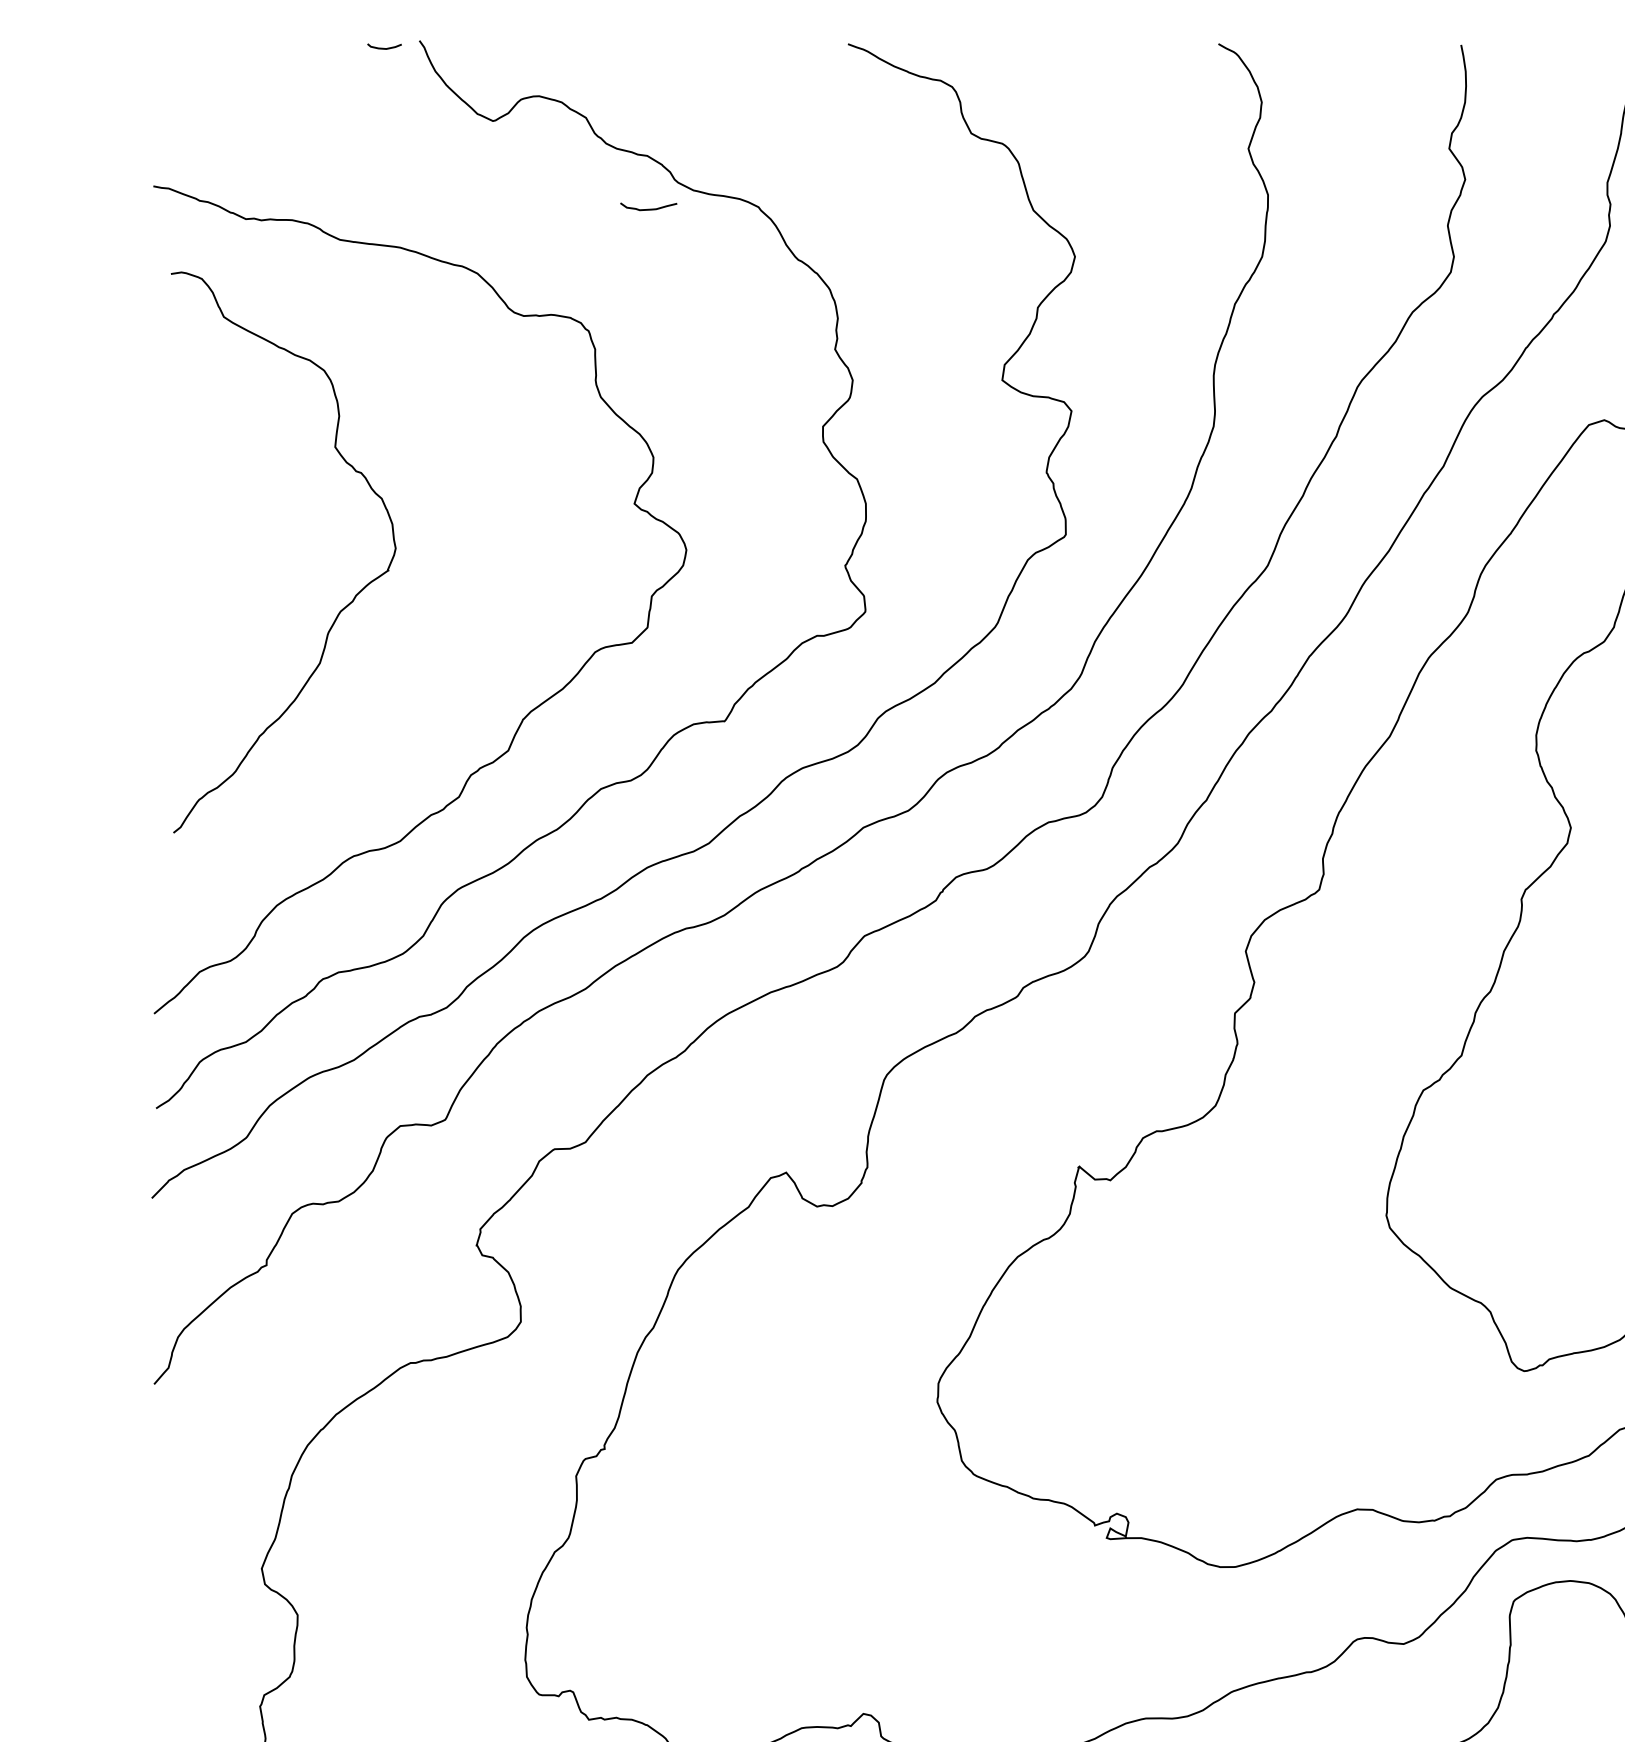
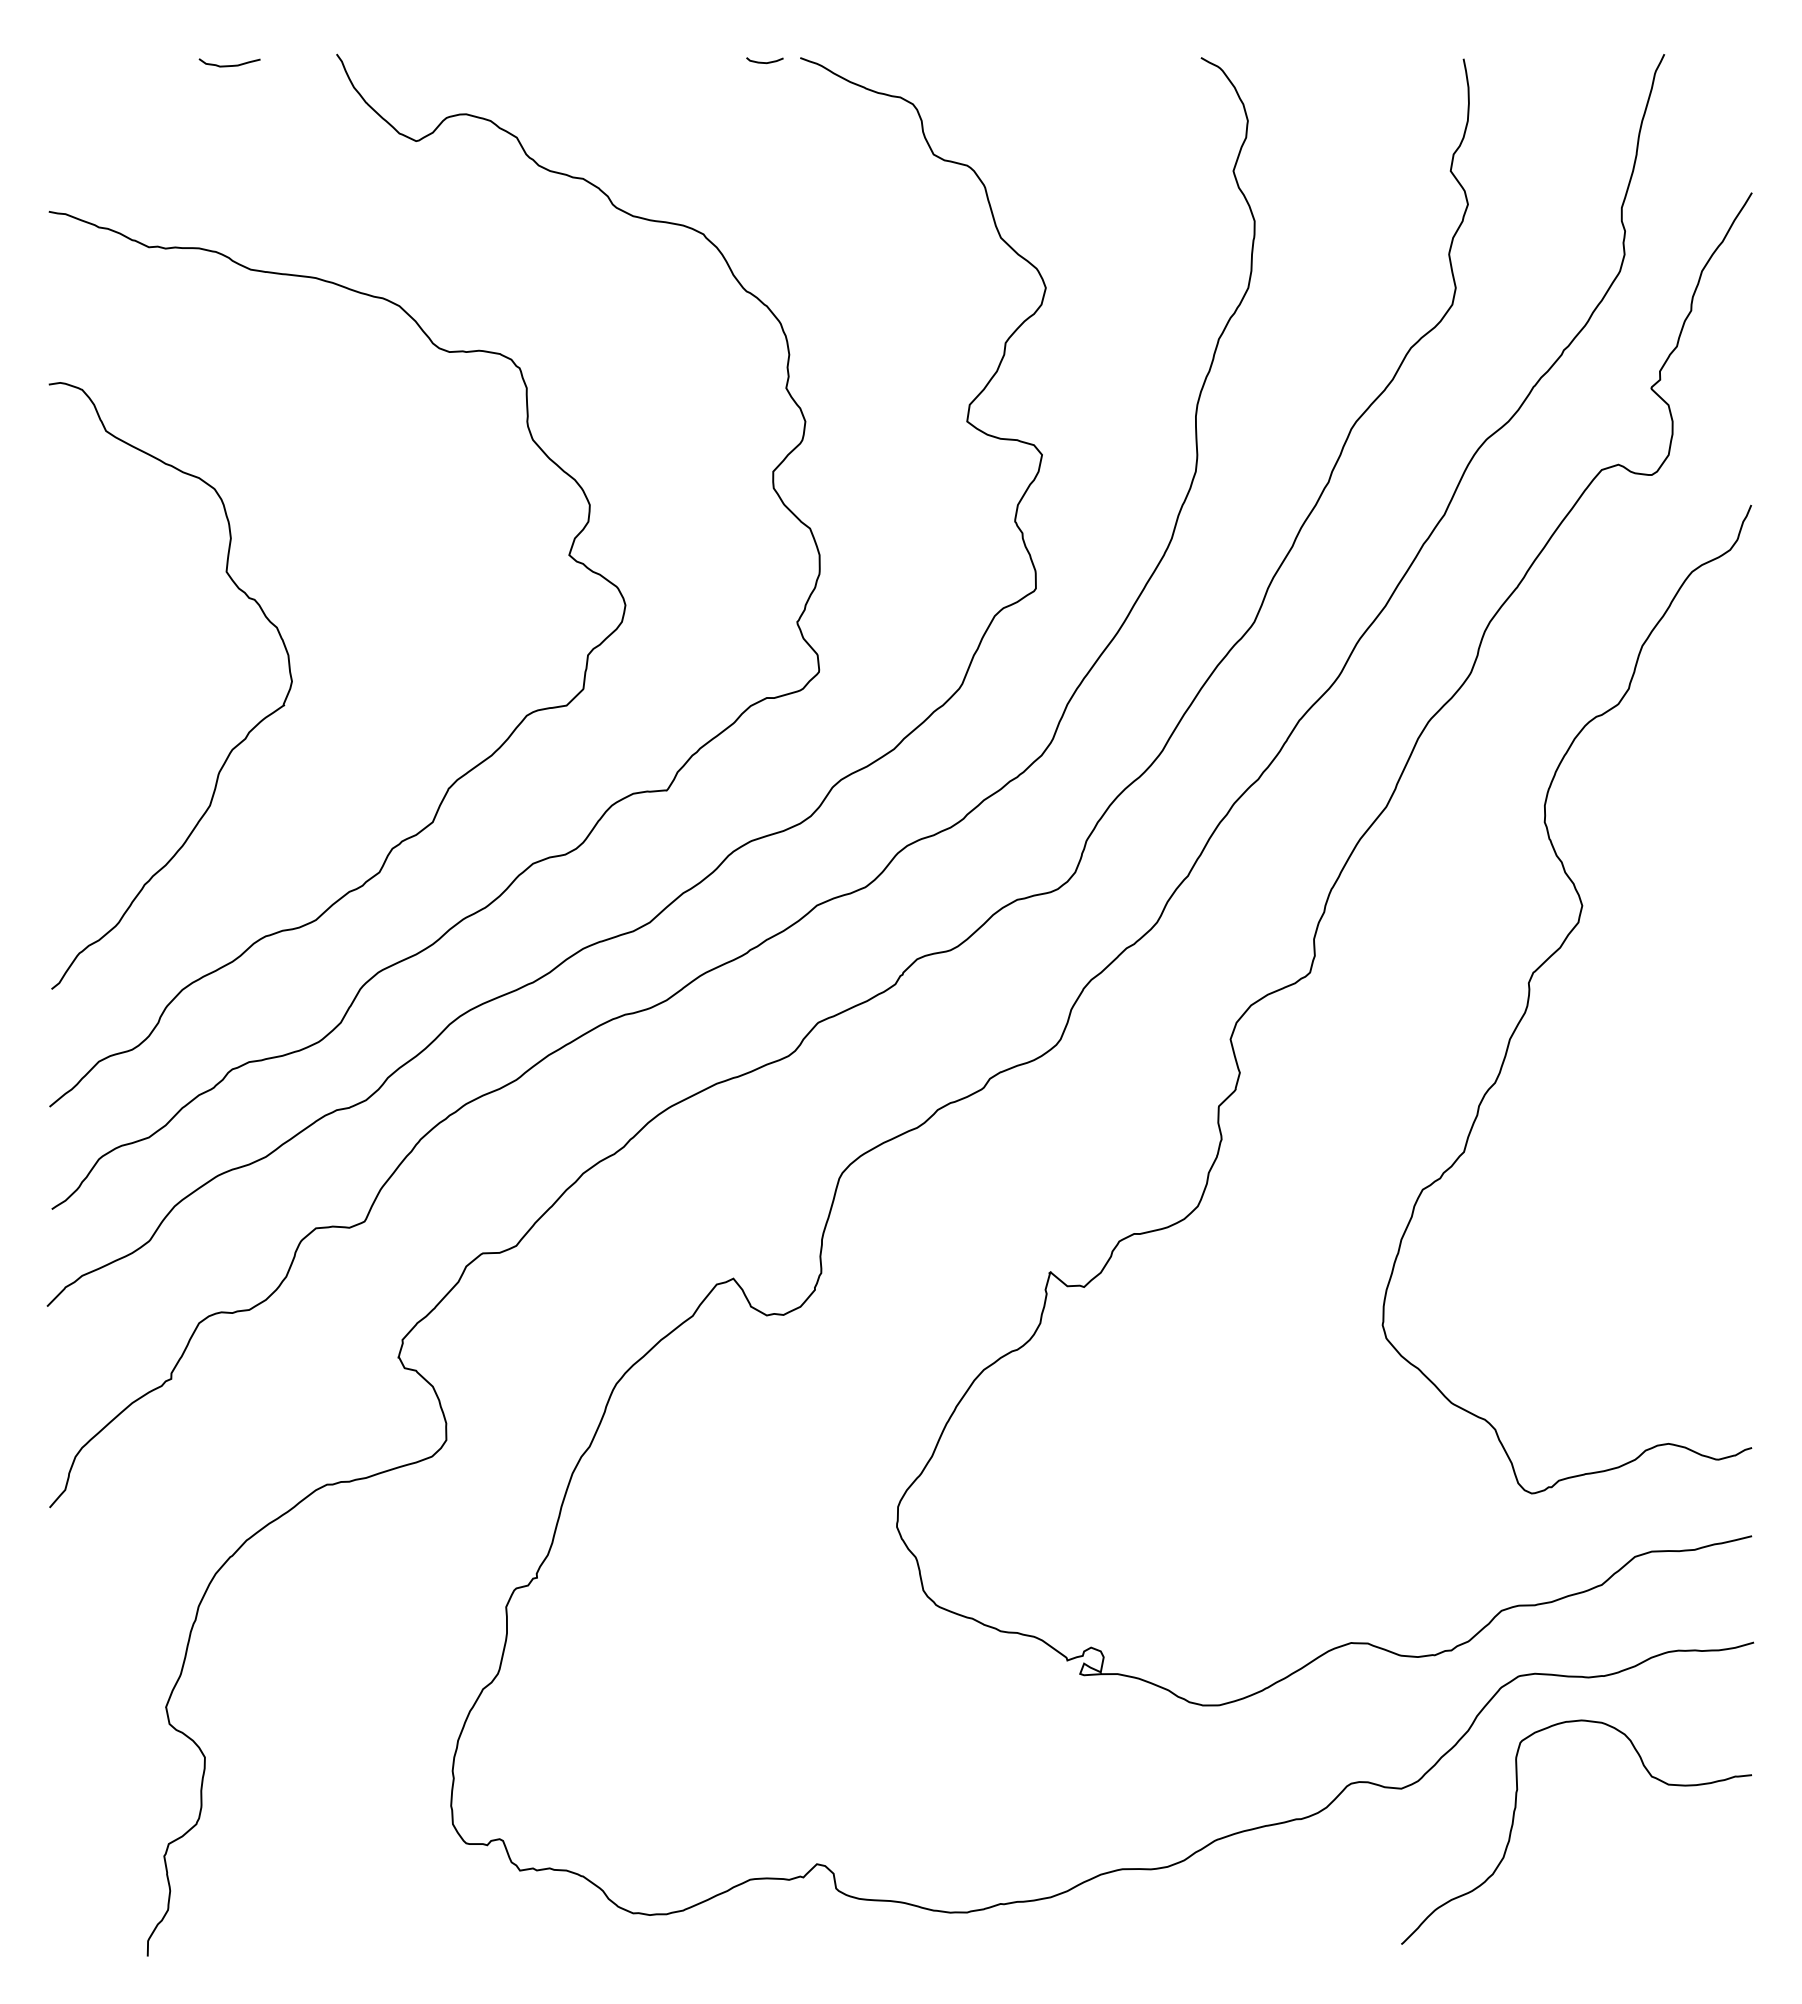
curve: (384, 48) -> (764, 62), moved
curve: (648, 209) -> (229, 65), moved
curve: (341, 609) -> (233, 747), moved

